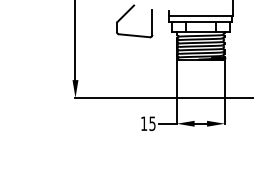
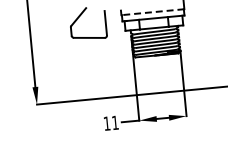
line: (200, 15) -> (152, 11), solid -> dashed
text: (152, 123) -> (115, 122), 15 -> 11

